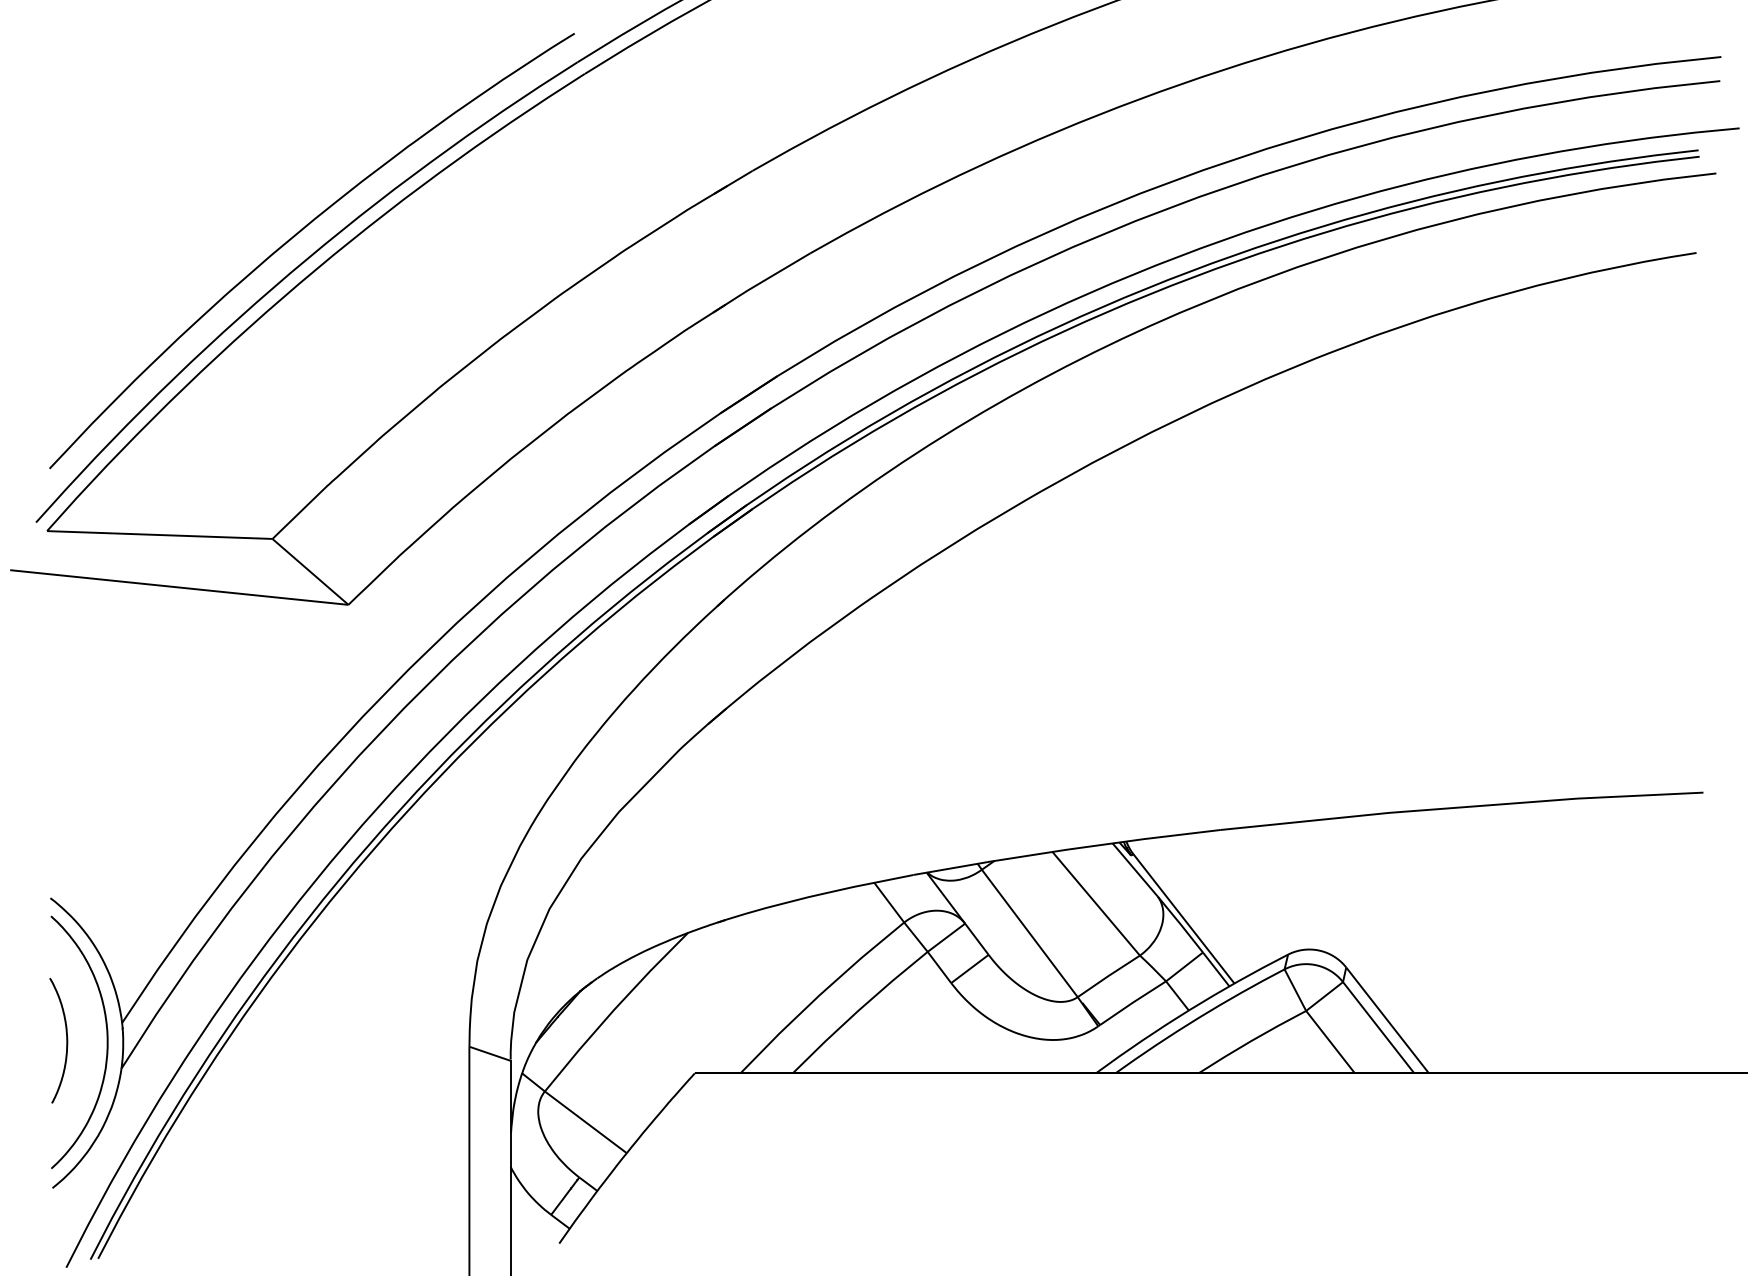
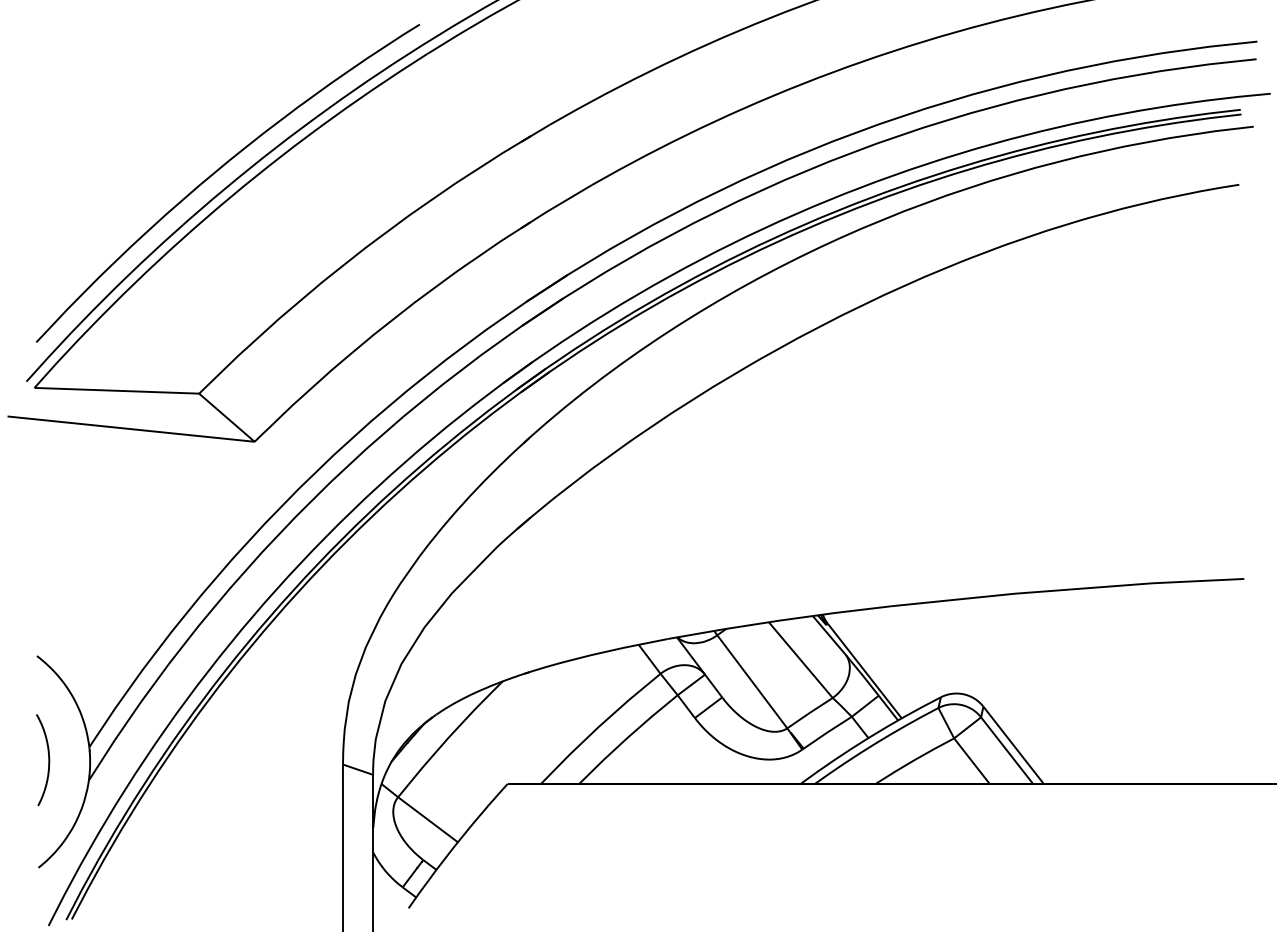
curve: (106, 1041) -> (77, 760), removed

